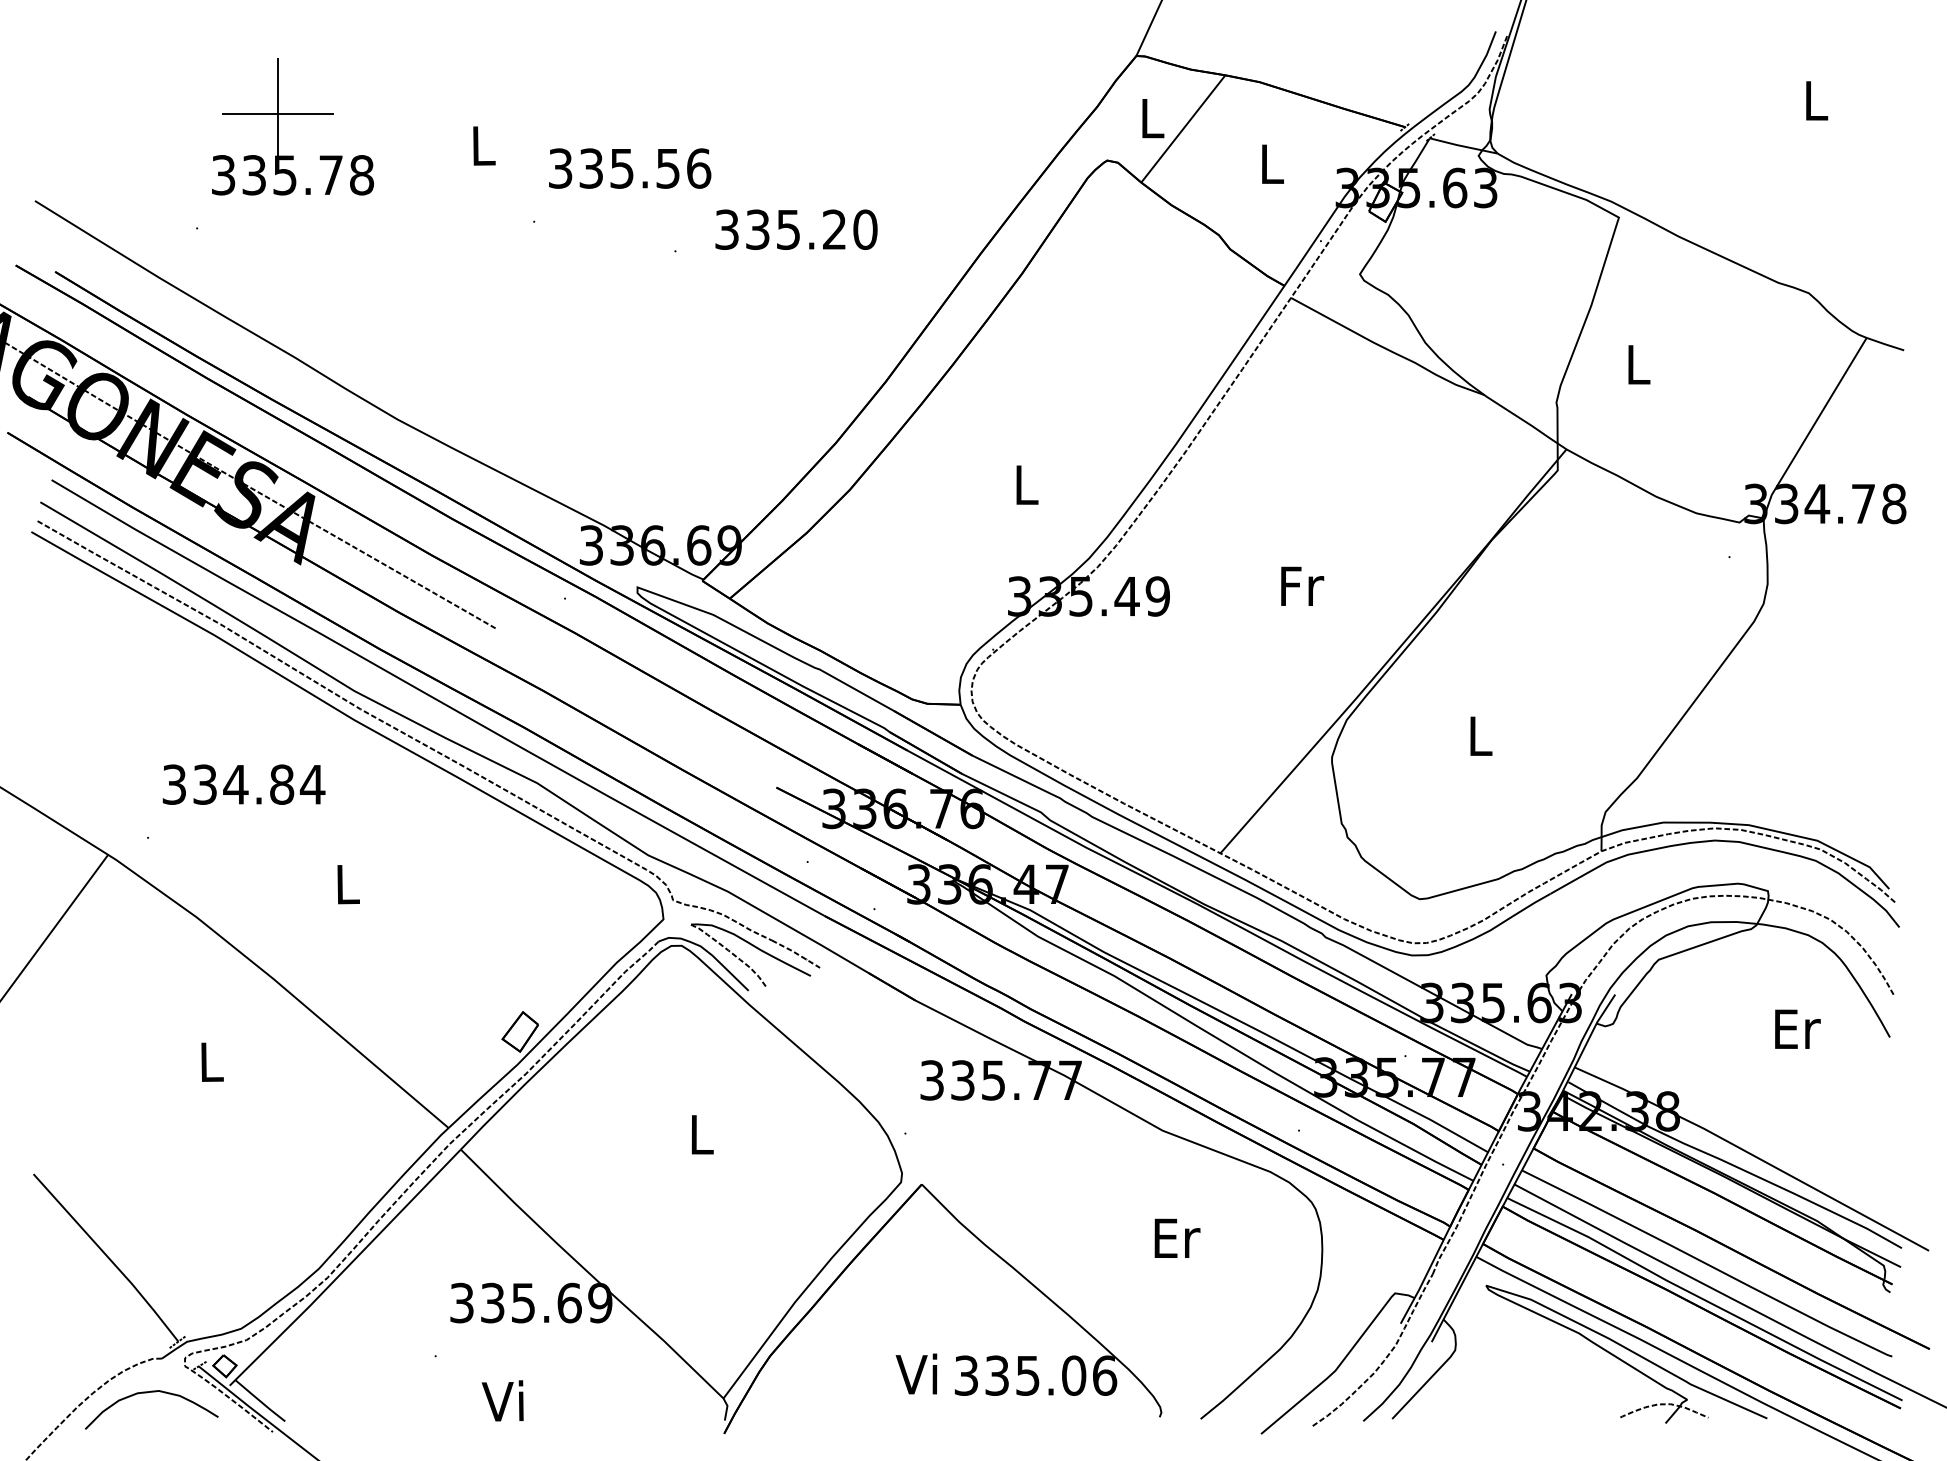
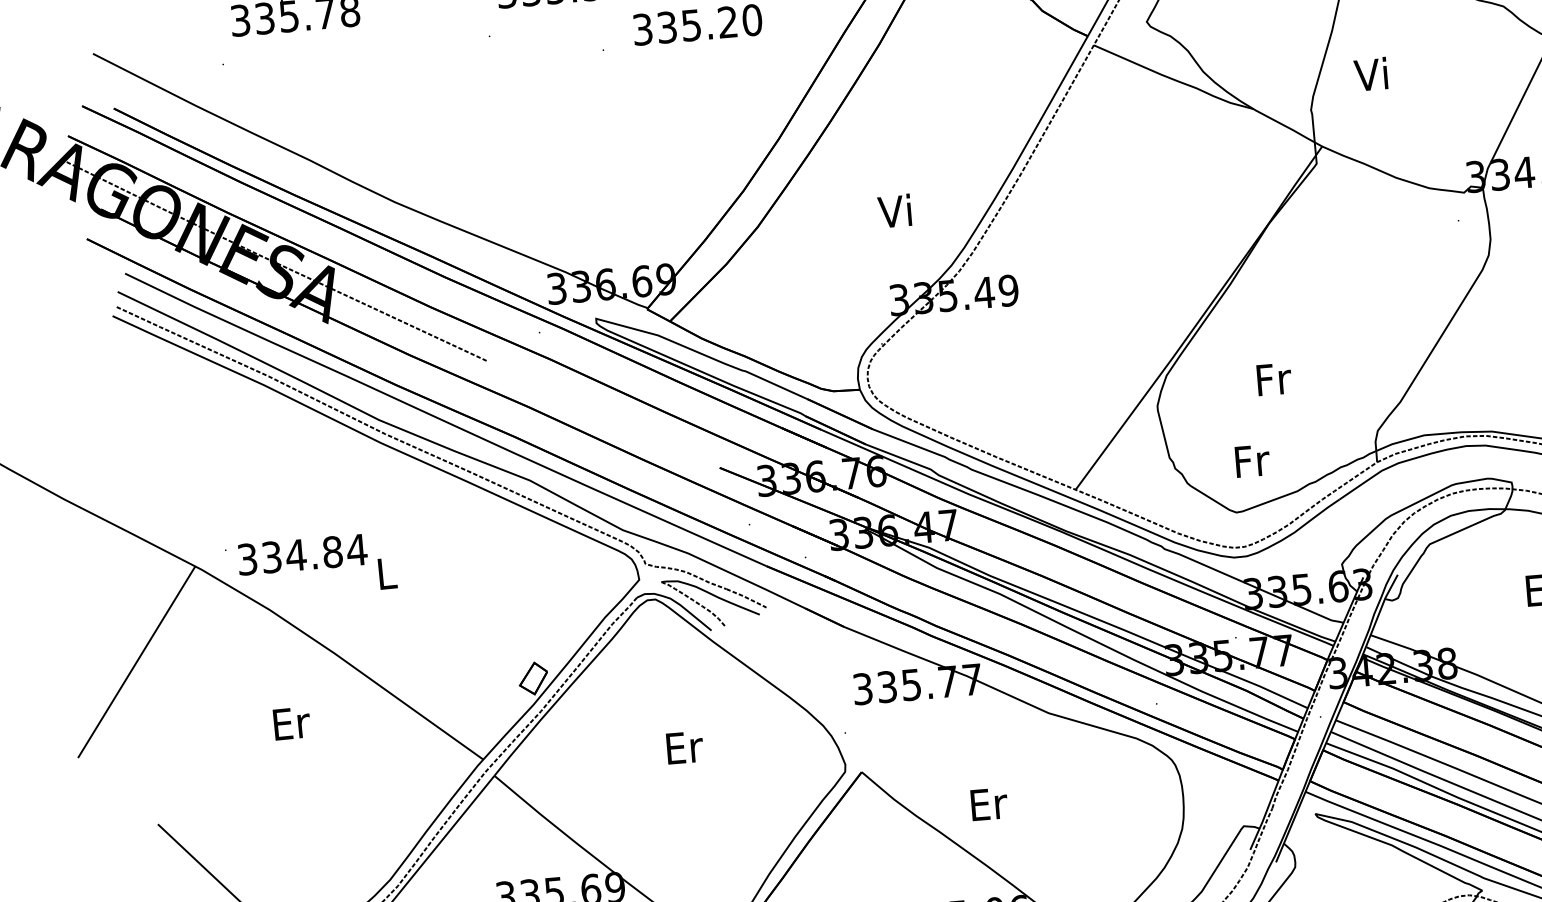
text: (1634, 363) -> (1370, 73), L -> Vi
text: (1023, 484) -> (894, 211), L -> Vi
text: (1302, 585) -> (1252, 460), moved
text: (1481, 735) -> (1274, 378), L -> Fr
text: (243, 784) -> (302, 554), moved
text: (212, 1061) -> (291, 722), L -> Er
text: (702, 1134) -> (684, 747), L -> Er
text: (1177, 1237) -> (989, 803), moved

